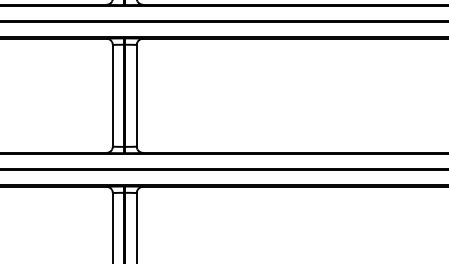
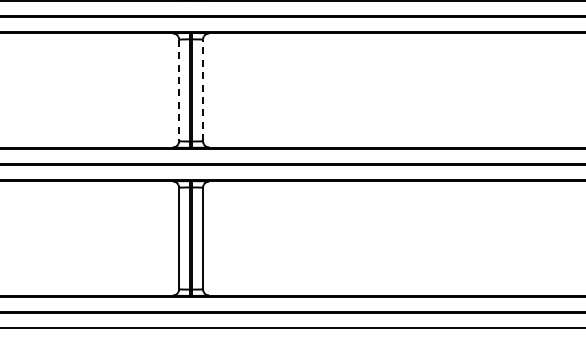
line: (113, 95) -> (179, 90), solid -> dashed
line: (137, 95) -> (203, 90), solid -> dashed

